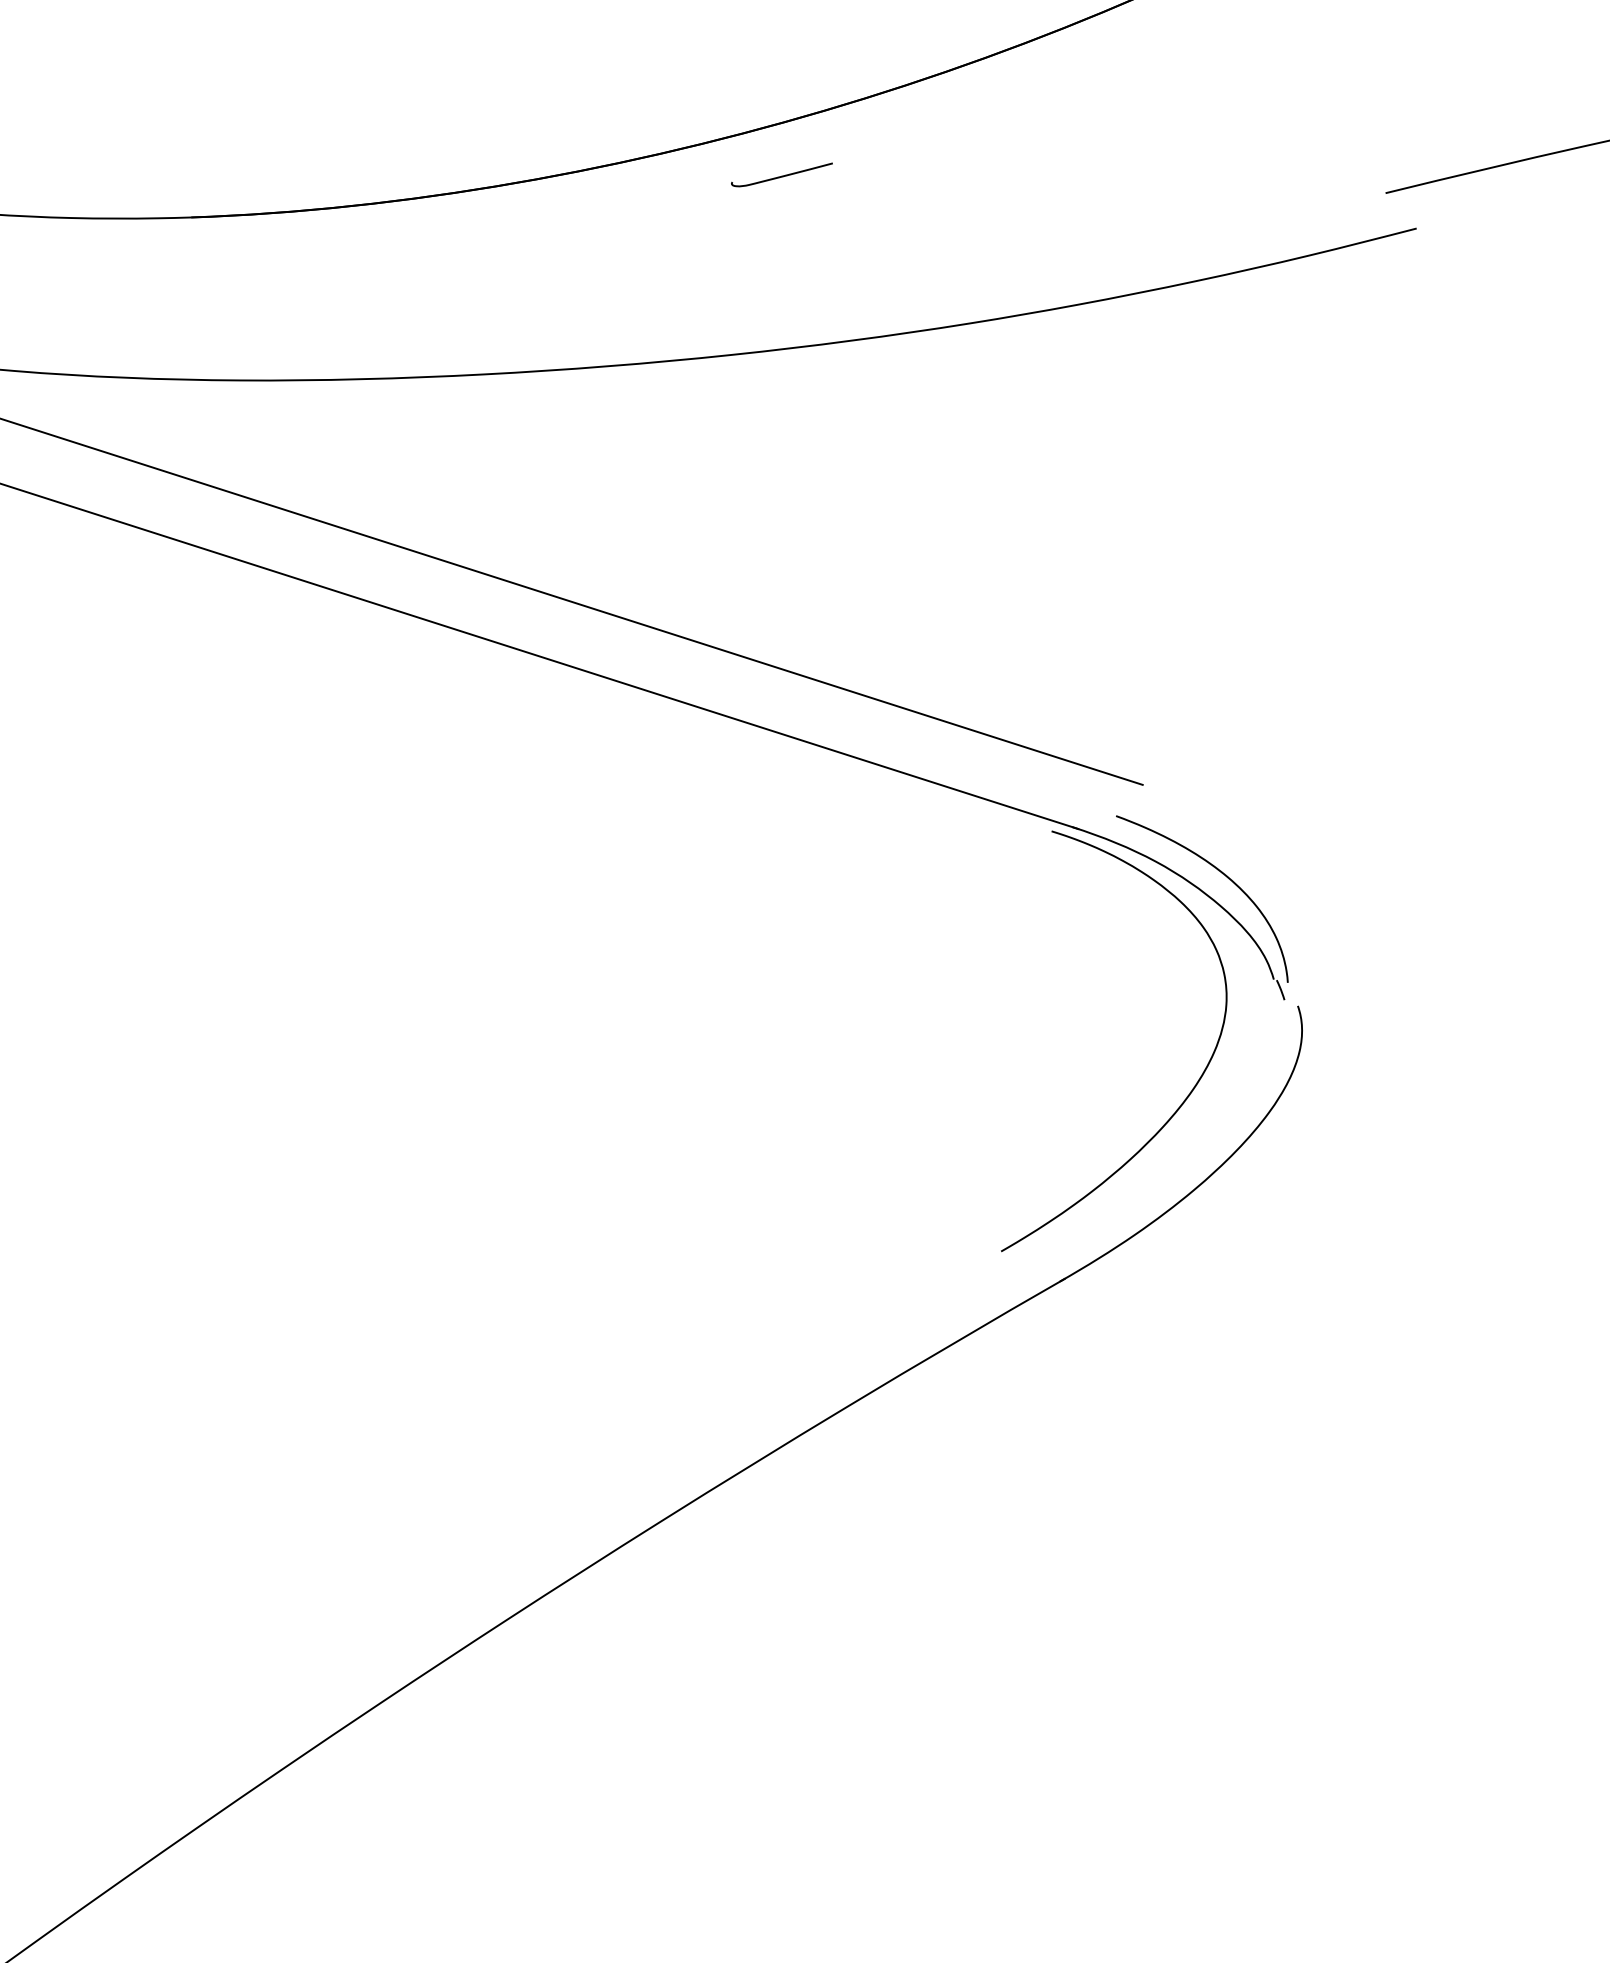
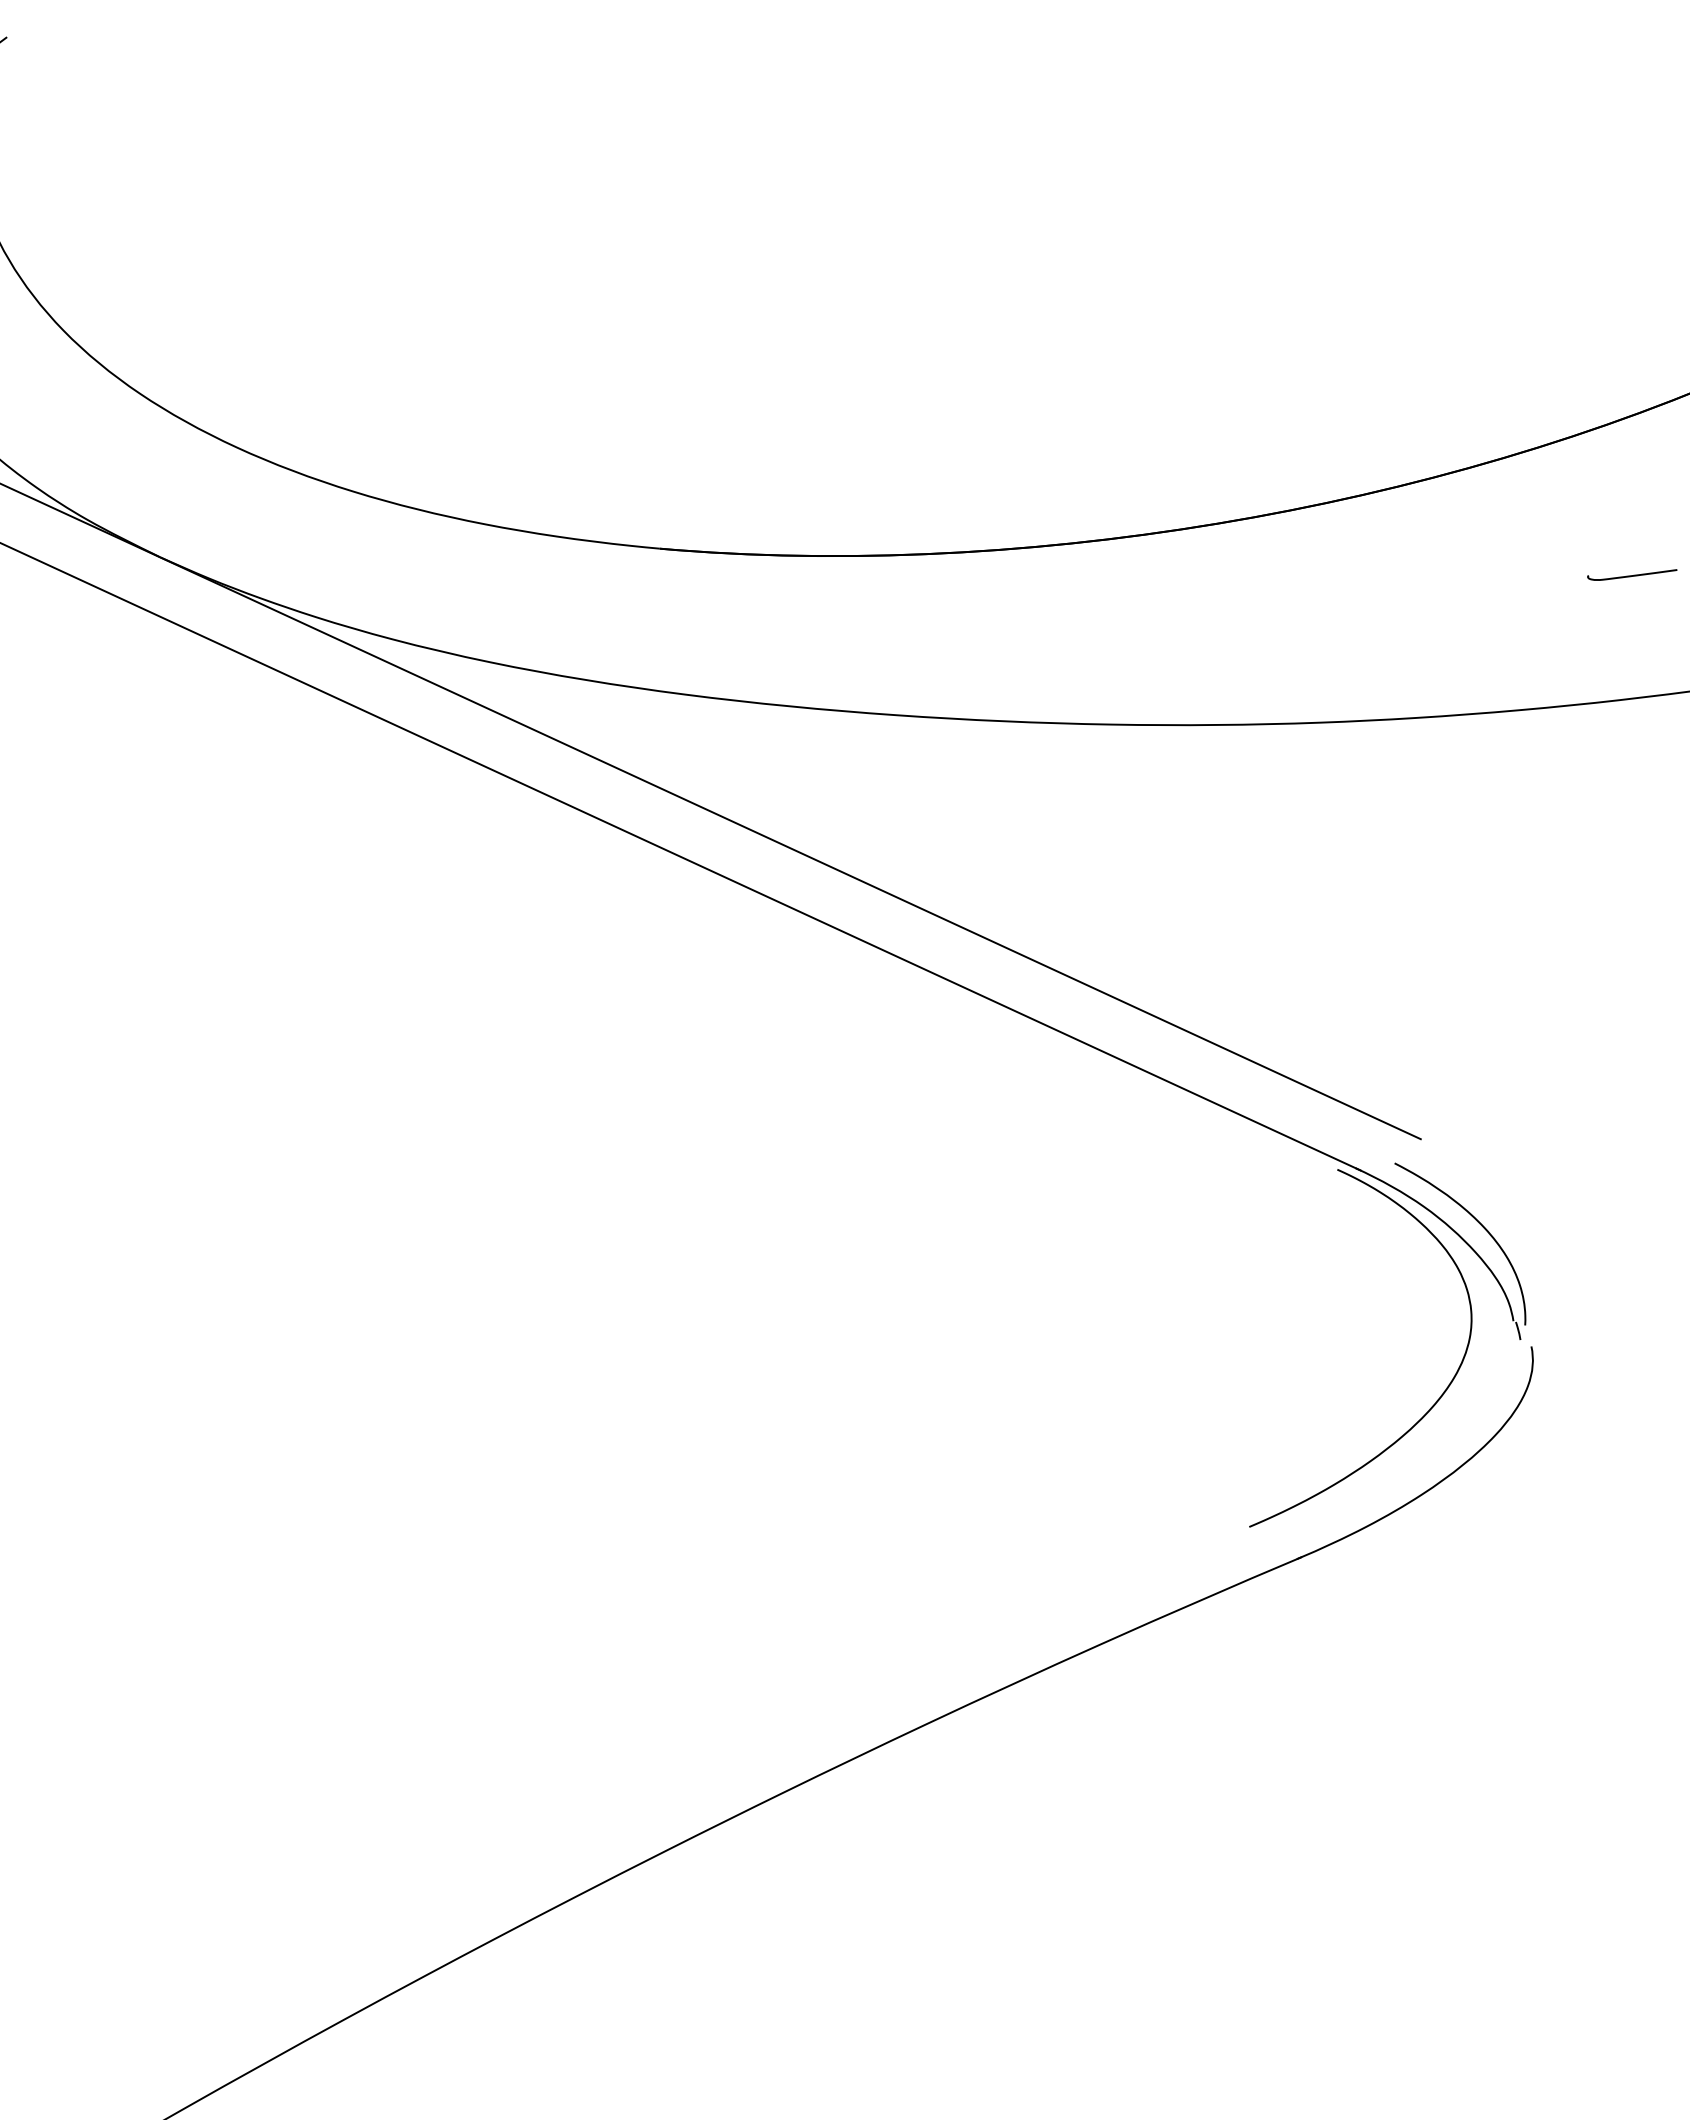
curve: (782, 175) -> (1632, 575), moved

